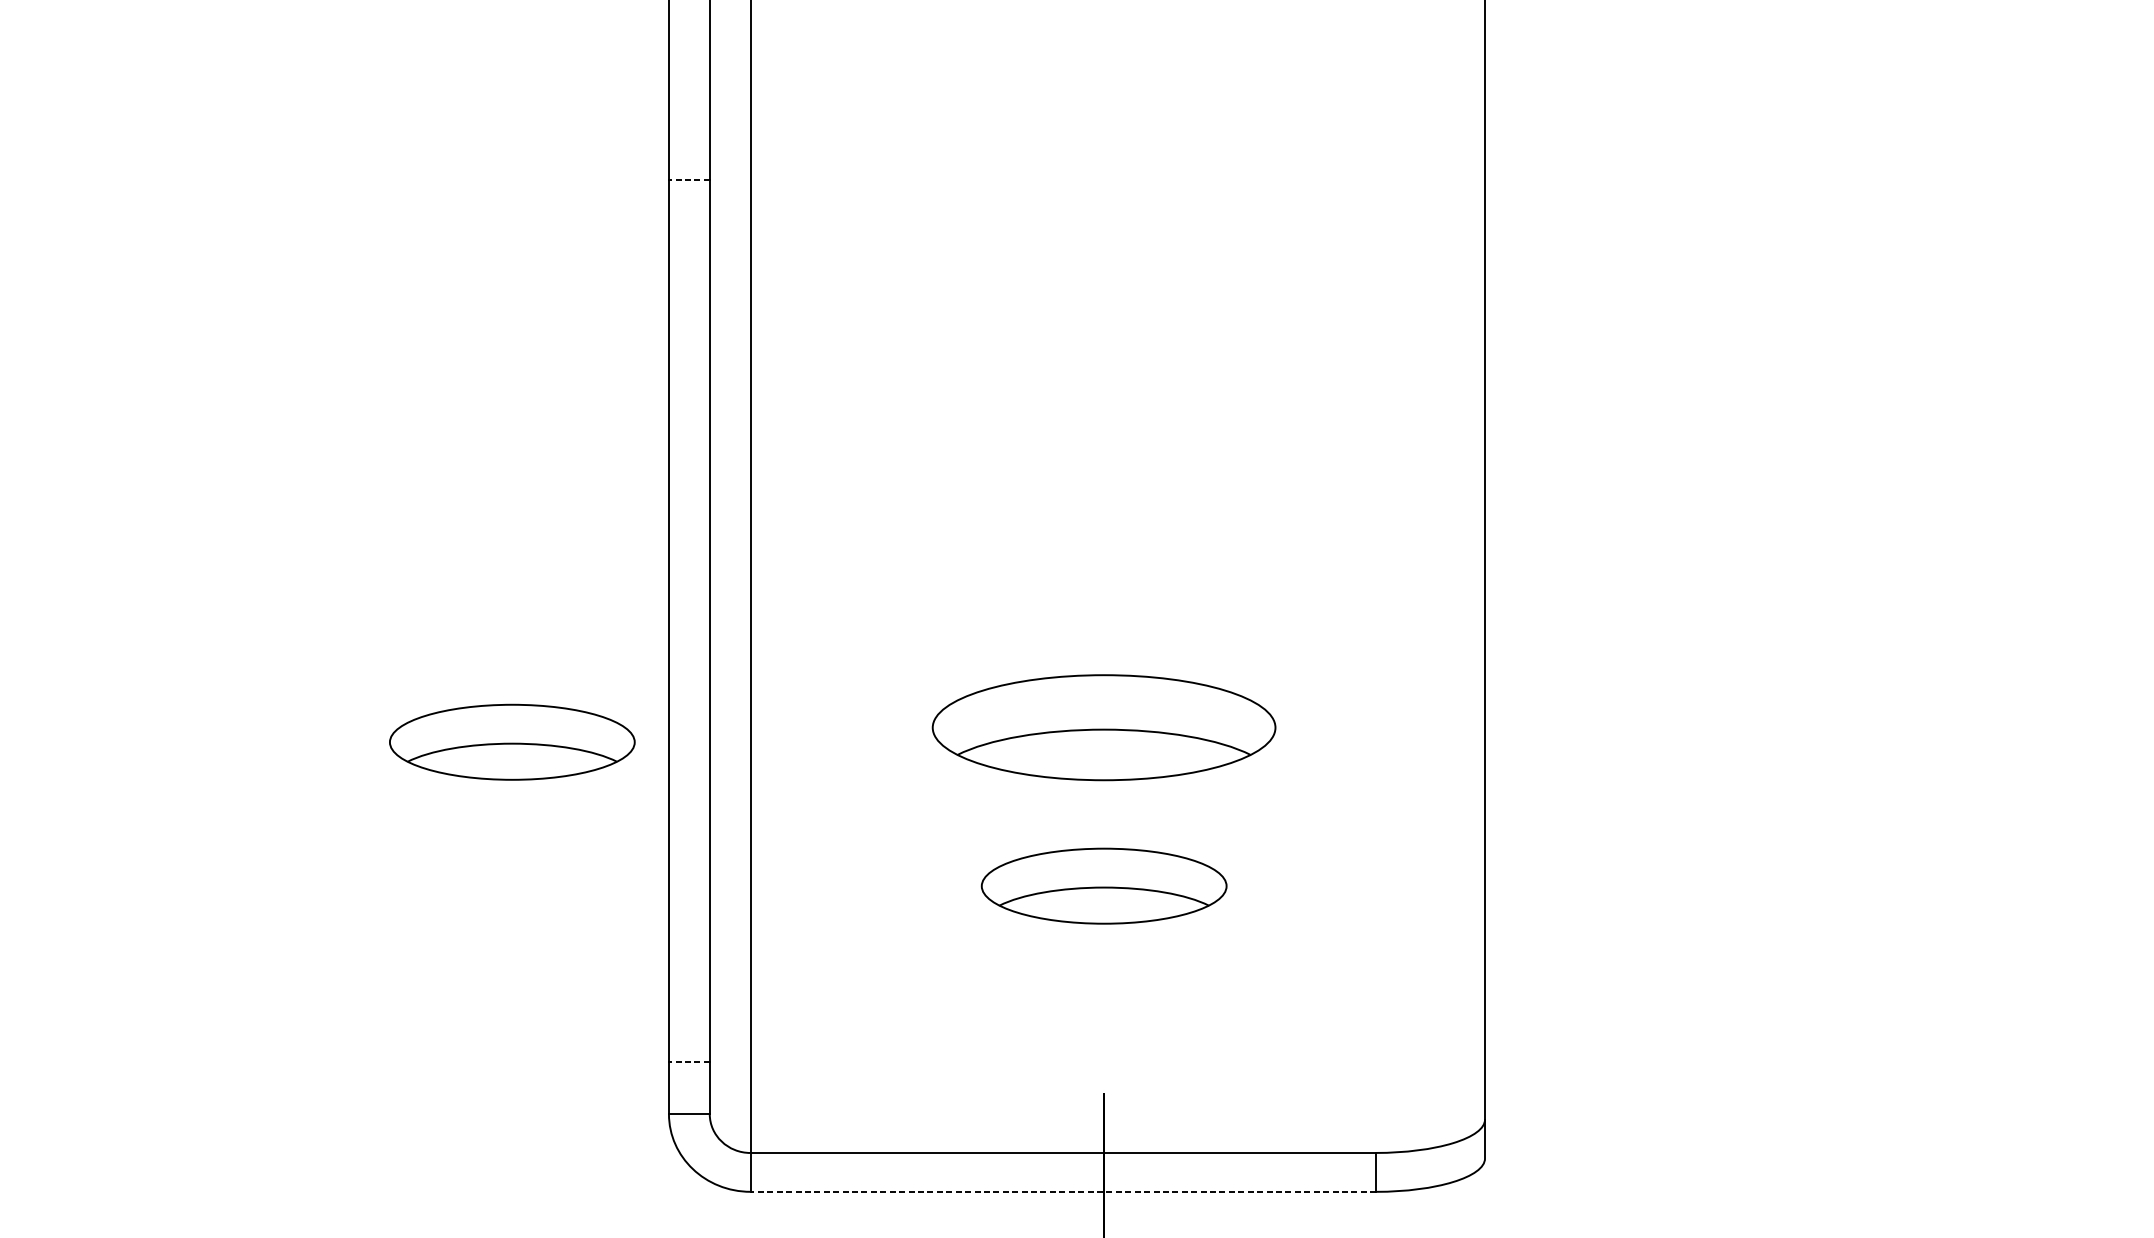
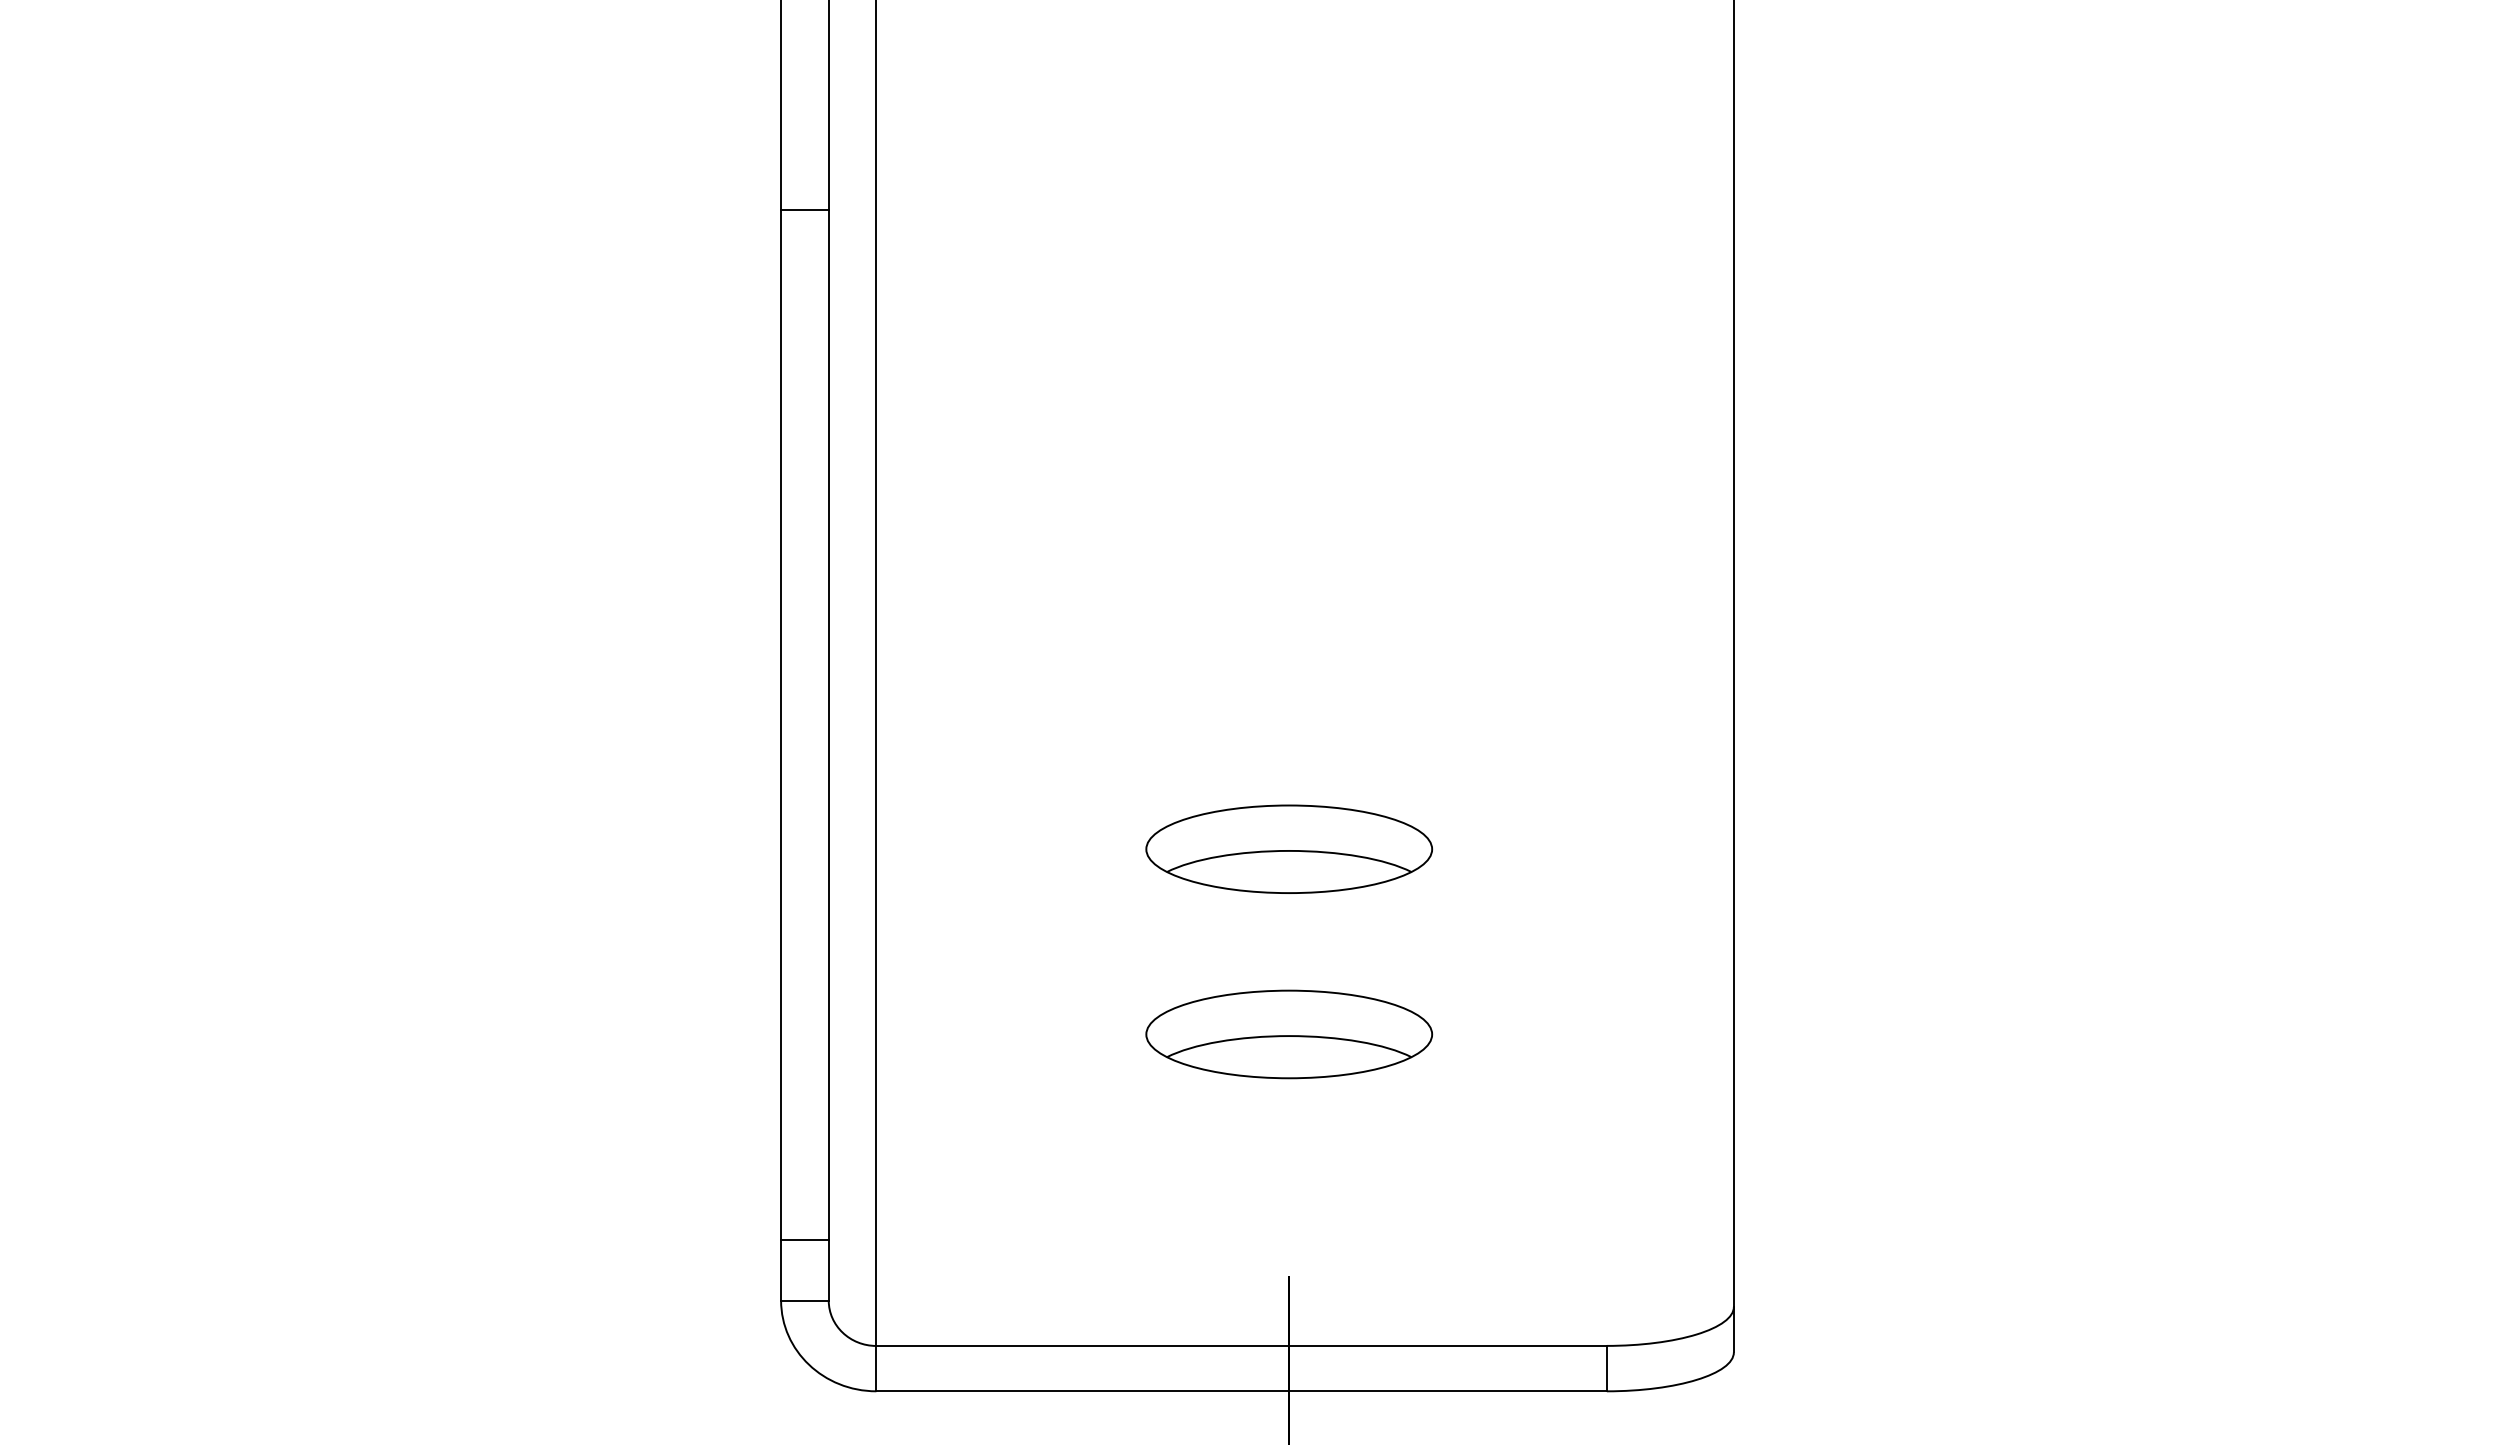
line: (689, 180) -> (804, 210), dashed -> solid
part: (1104, 726) -> (1289, 848), size x0.71
part: (512, 742) -> (598, 866), removed
line: (689, 1061) -> (804, 1239), dashed -> solid
line: (1063, 1191) -> (1241, 1391), dashed -> solid

